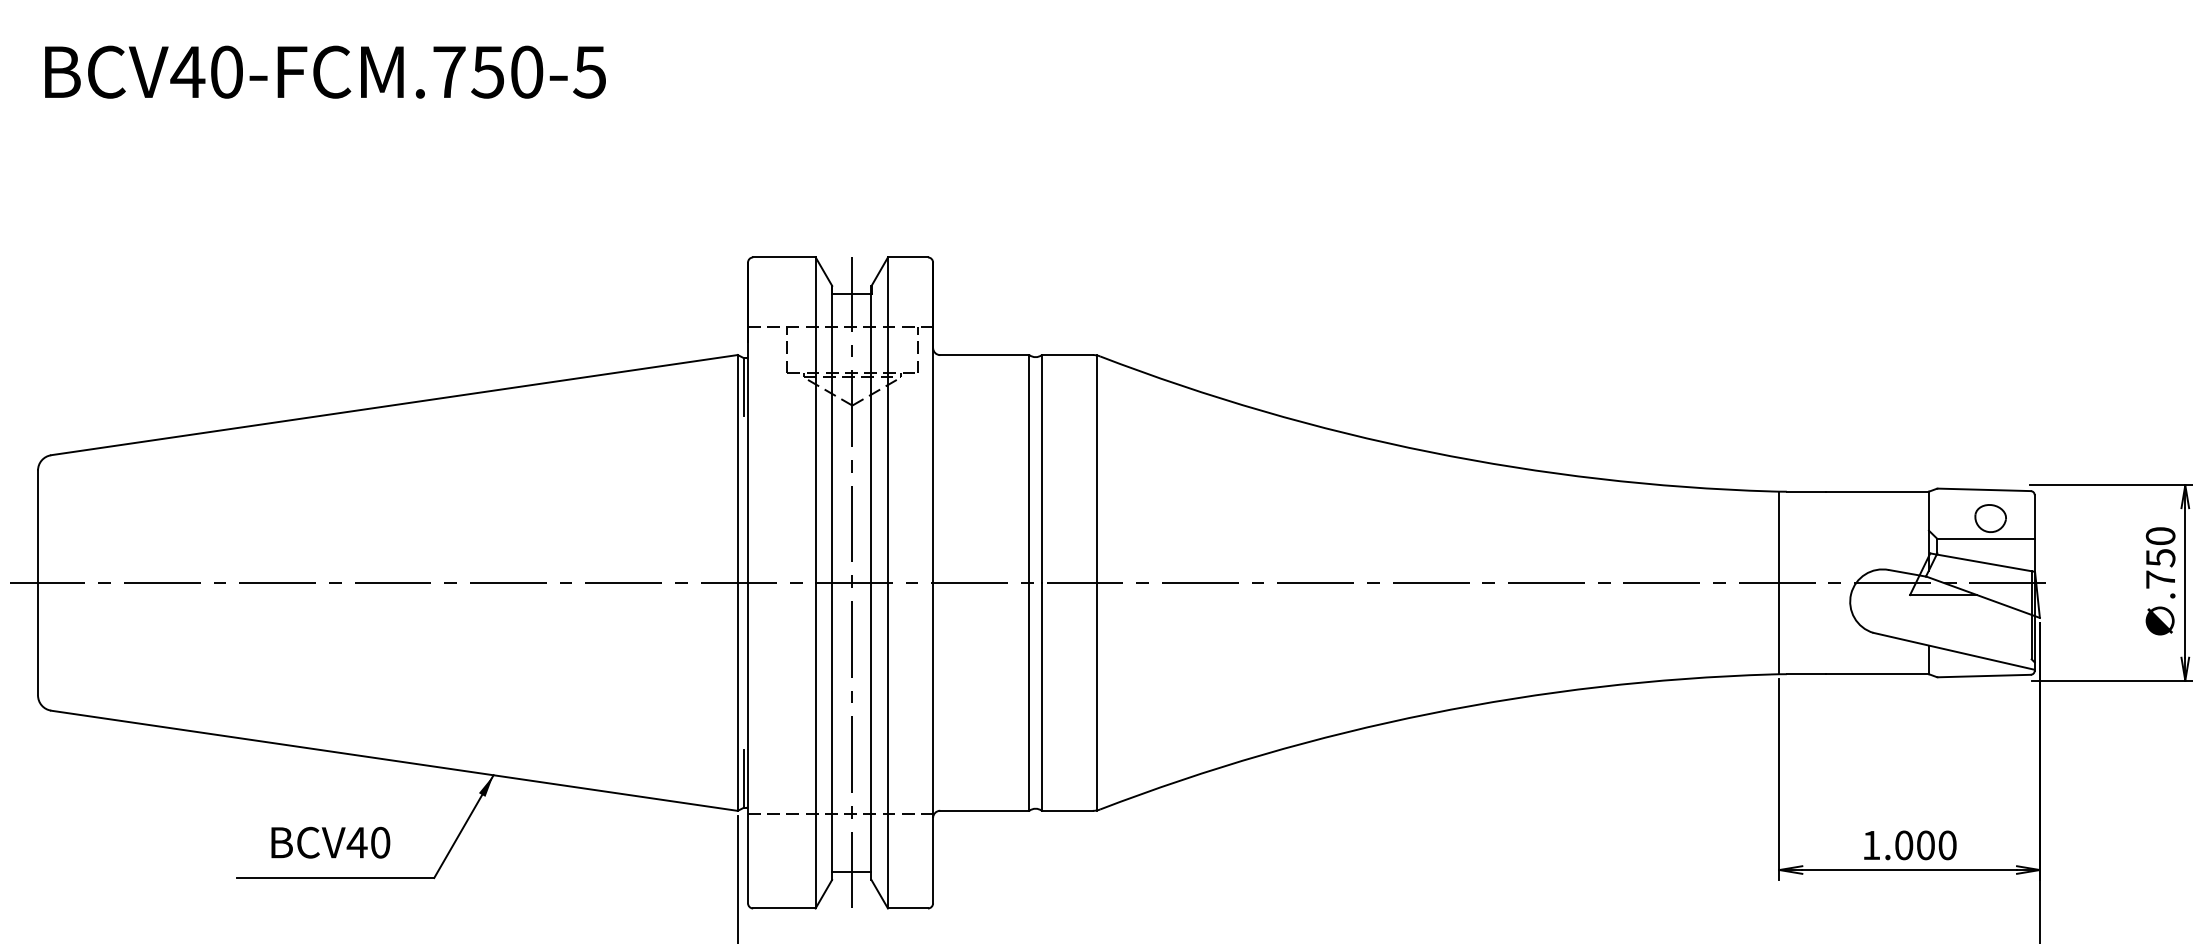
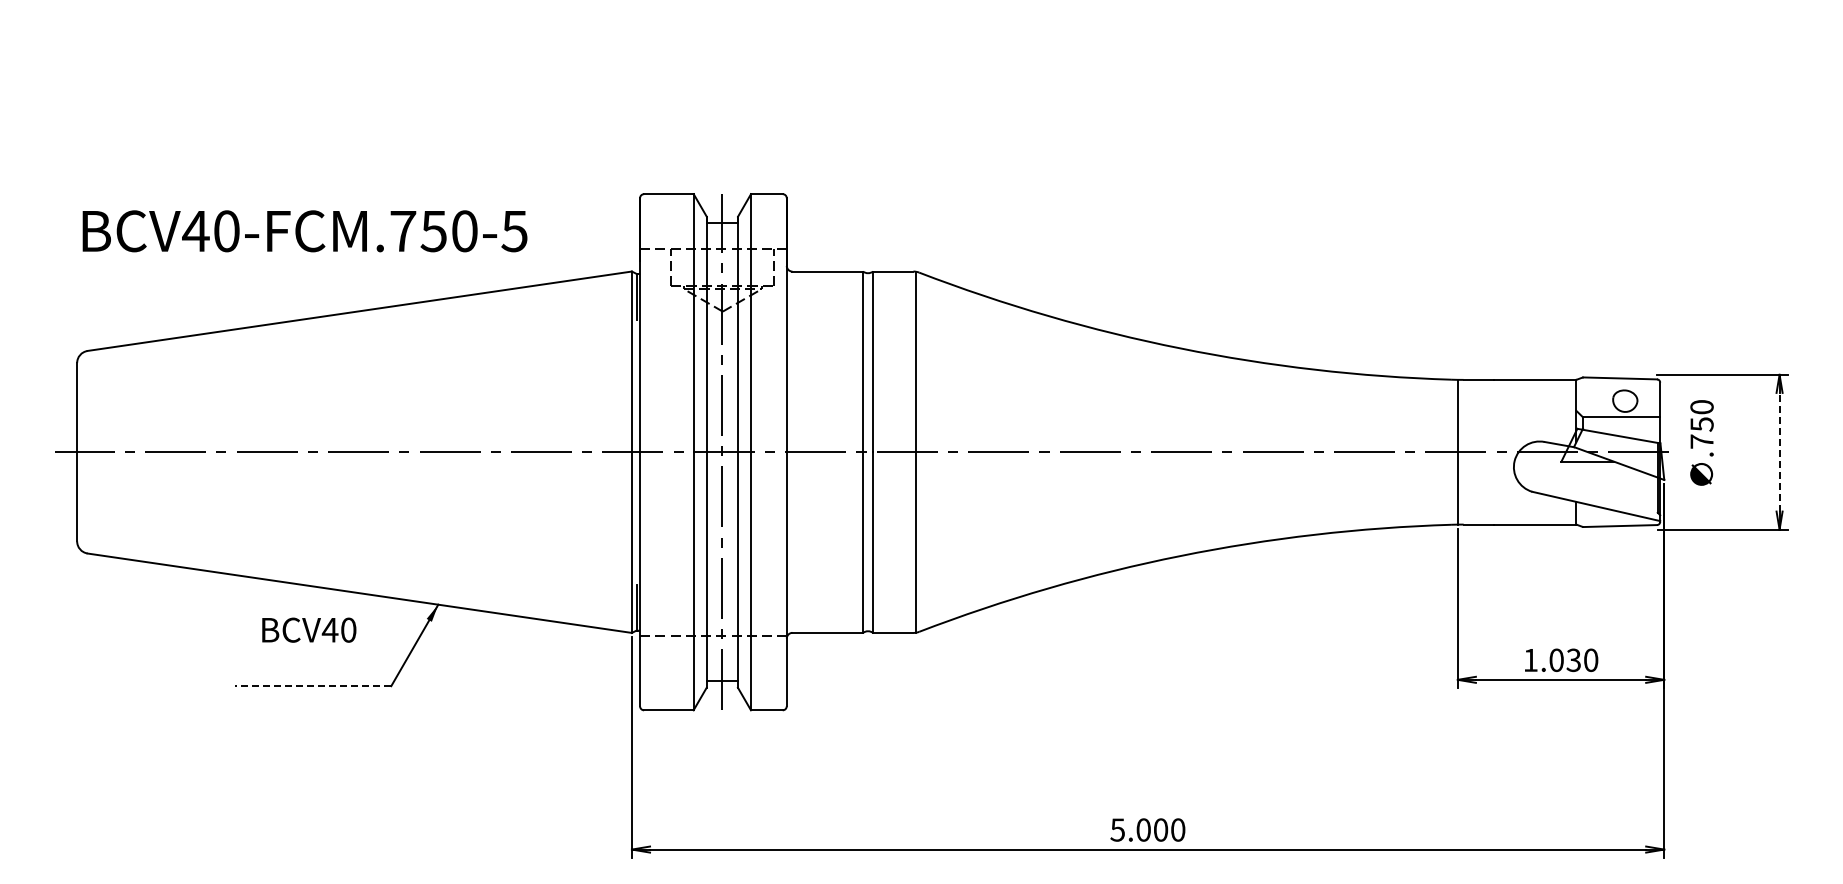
text: (324, 72) -> (304, 231), moved
text: (2159, 580) -> (1701, 442), moved
line: (2185, 582) -> (1779, 451), solid -> dashed
text: (331, 841) -> (309, 629), moved
text: (1925, 844) -> (1573, 659), 1.000 -> 1.030
line: (334, 878) -> (312, 686), solid -> dashed

